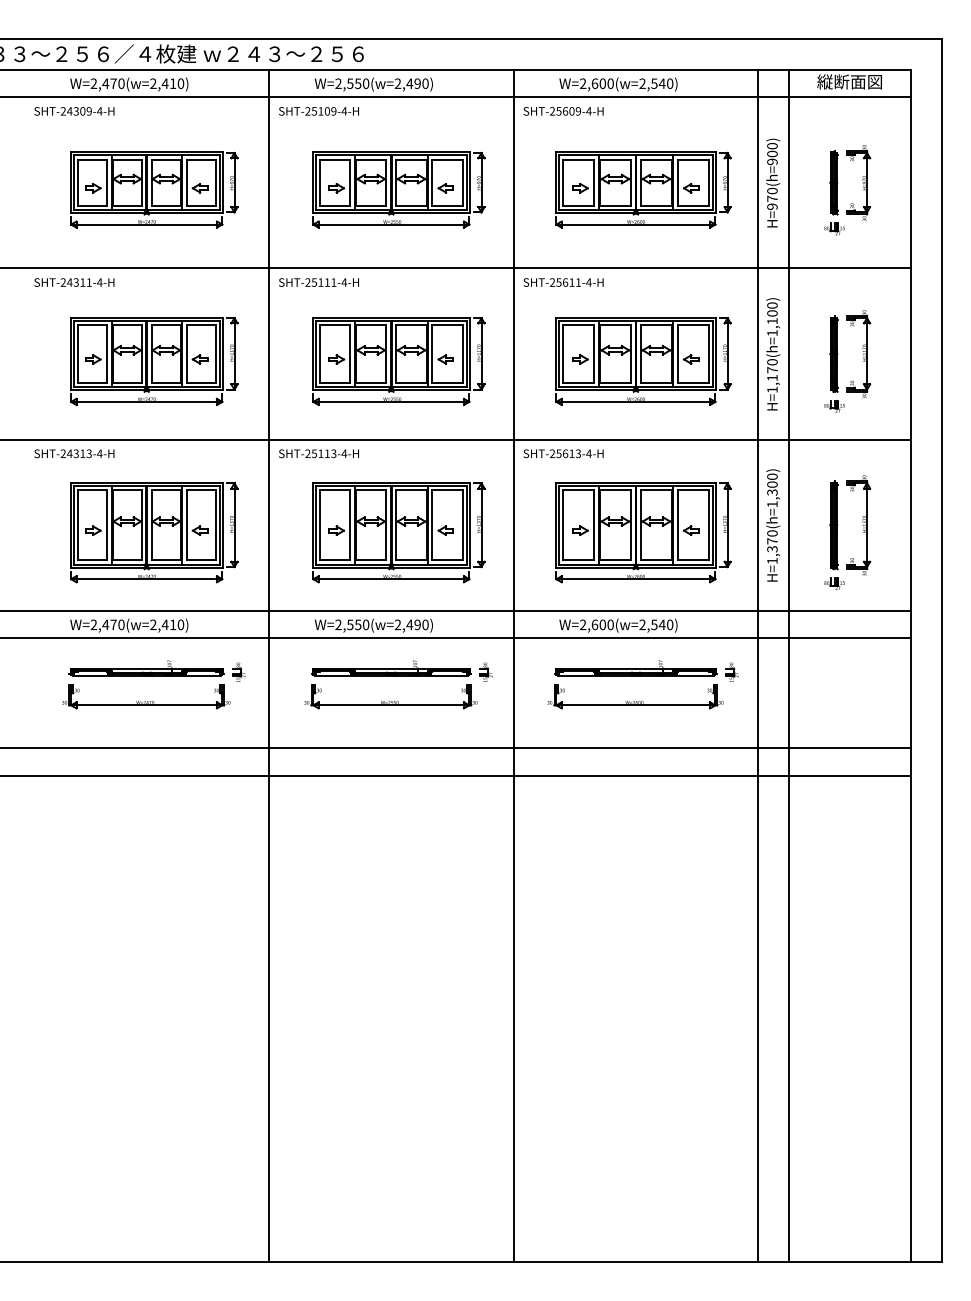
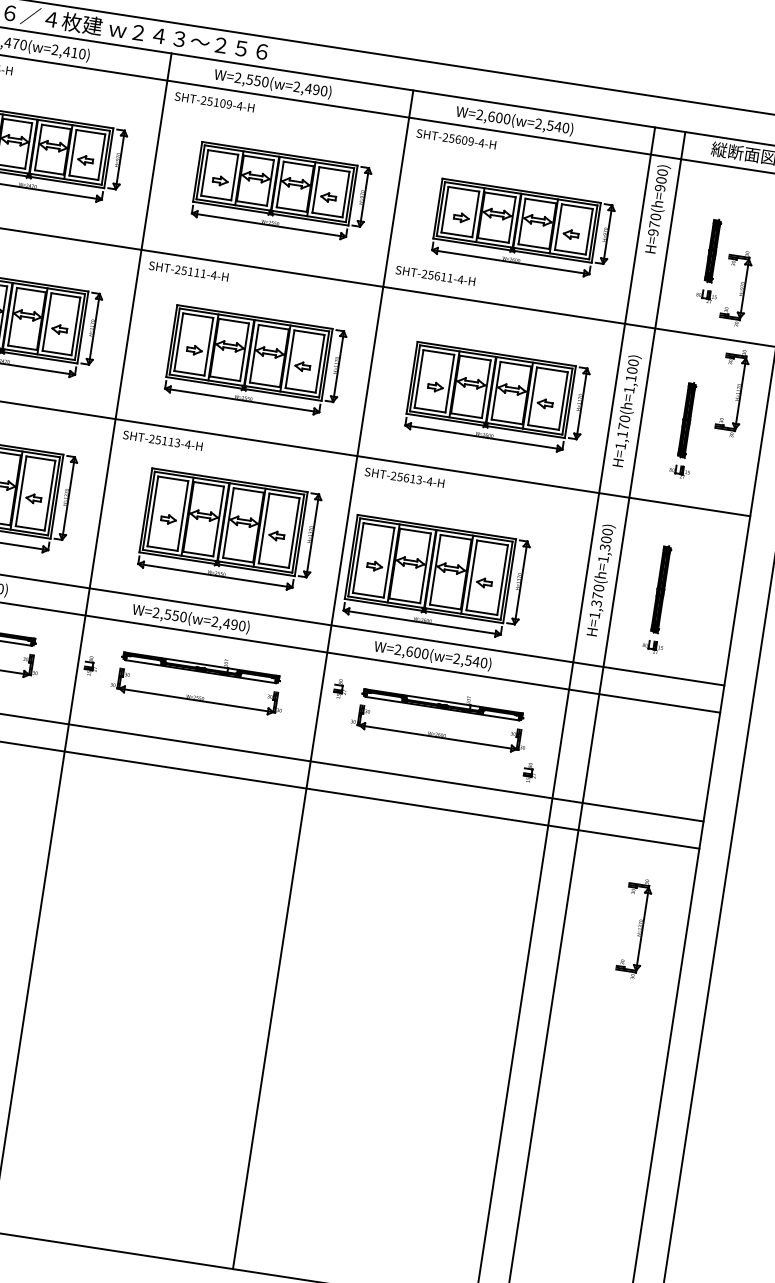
text: (773, 182) -> (658, 208), moved
part: (858, 182) -> (736, 287), moved
text: (563, 282) -> (435, 275), moved
part: (858, 354) -> (732, 393), moved
part: (858, 525) -> (634, 928), moved
part: (643, 532) -> (436, 577), moved
part: (238, 671) -> (90, 665), moved
part: (485, 671) -> (339, 688), moved
part: (731, 671) -> (529, 771), moved

